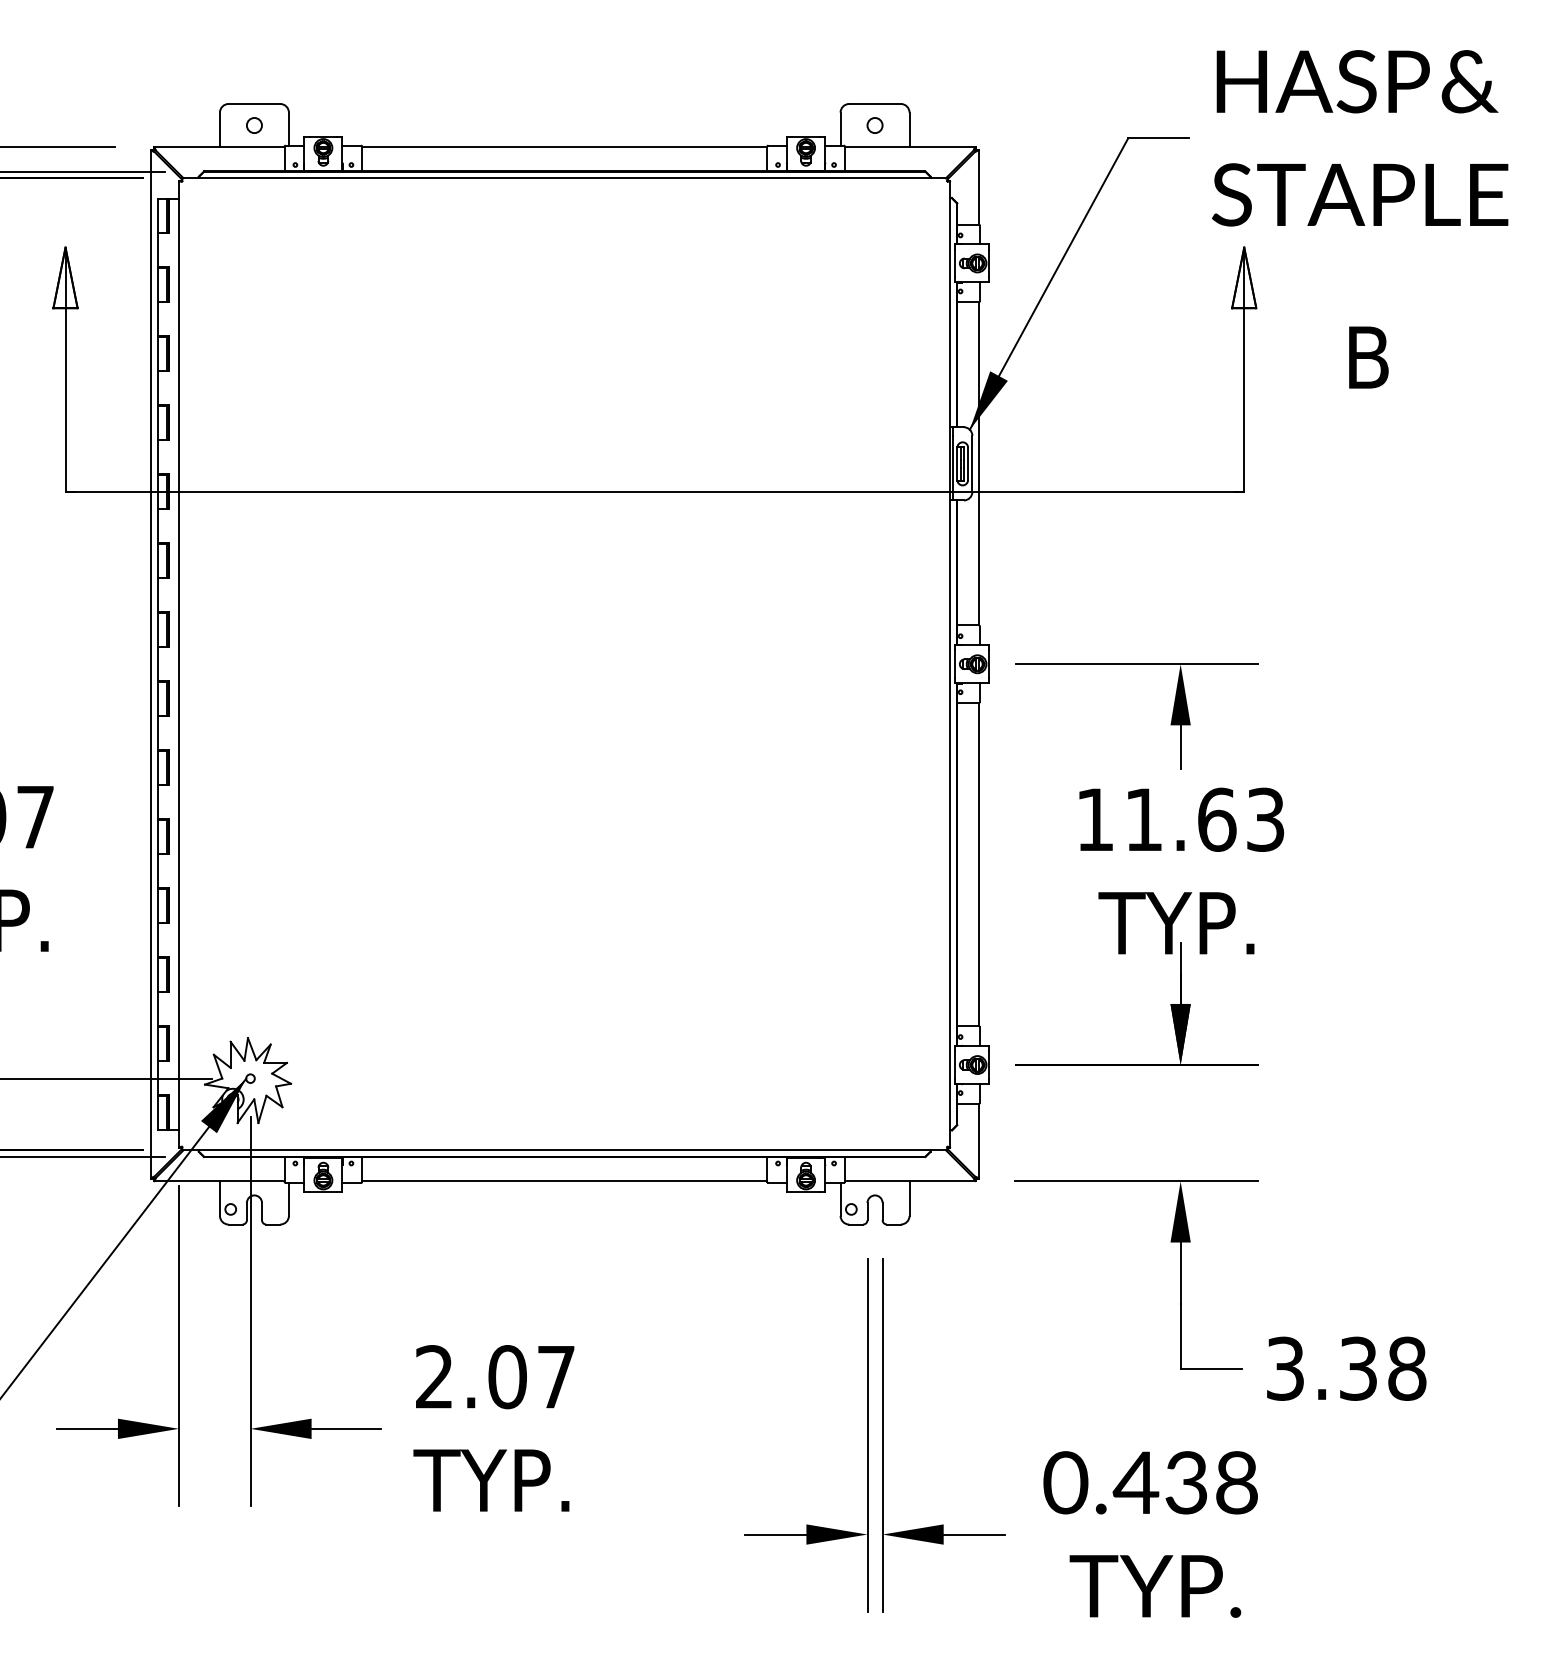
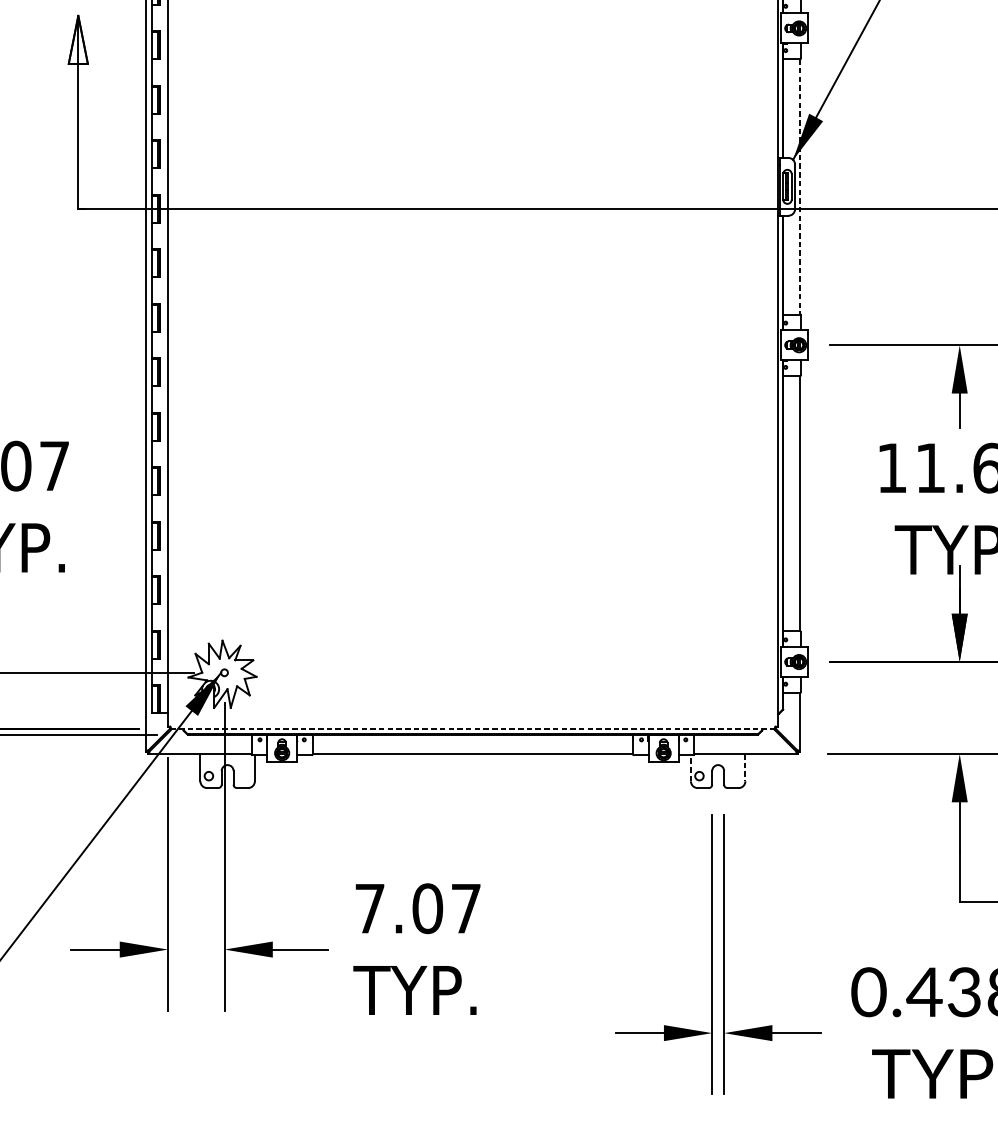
line: (978, 463) -> (799, 186), solid -> dashed
line: (564, 1150) -> (472, 729), solid -> dashed
line: (840, 1198) -> (690, 767), solid -> dashed
line: (909, 1199) -> (745, 768), solid -> dashed
text: (434, 1376) -> (369, 908), 2.07 -> 7.07

